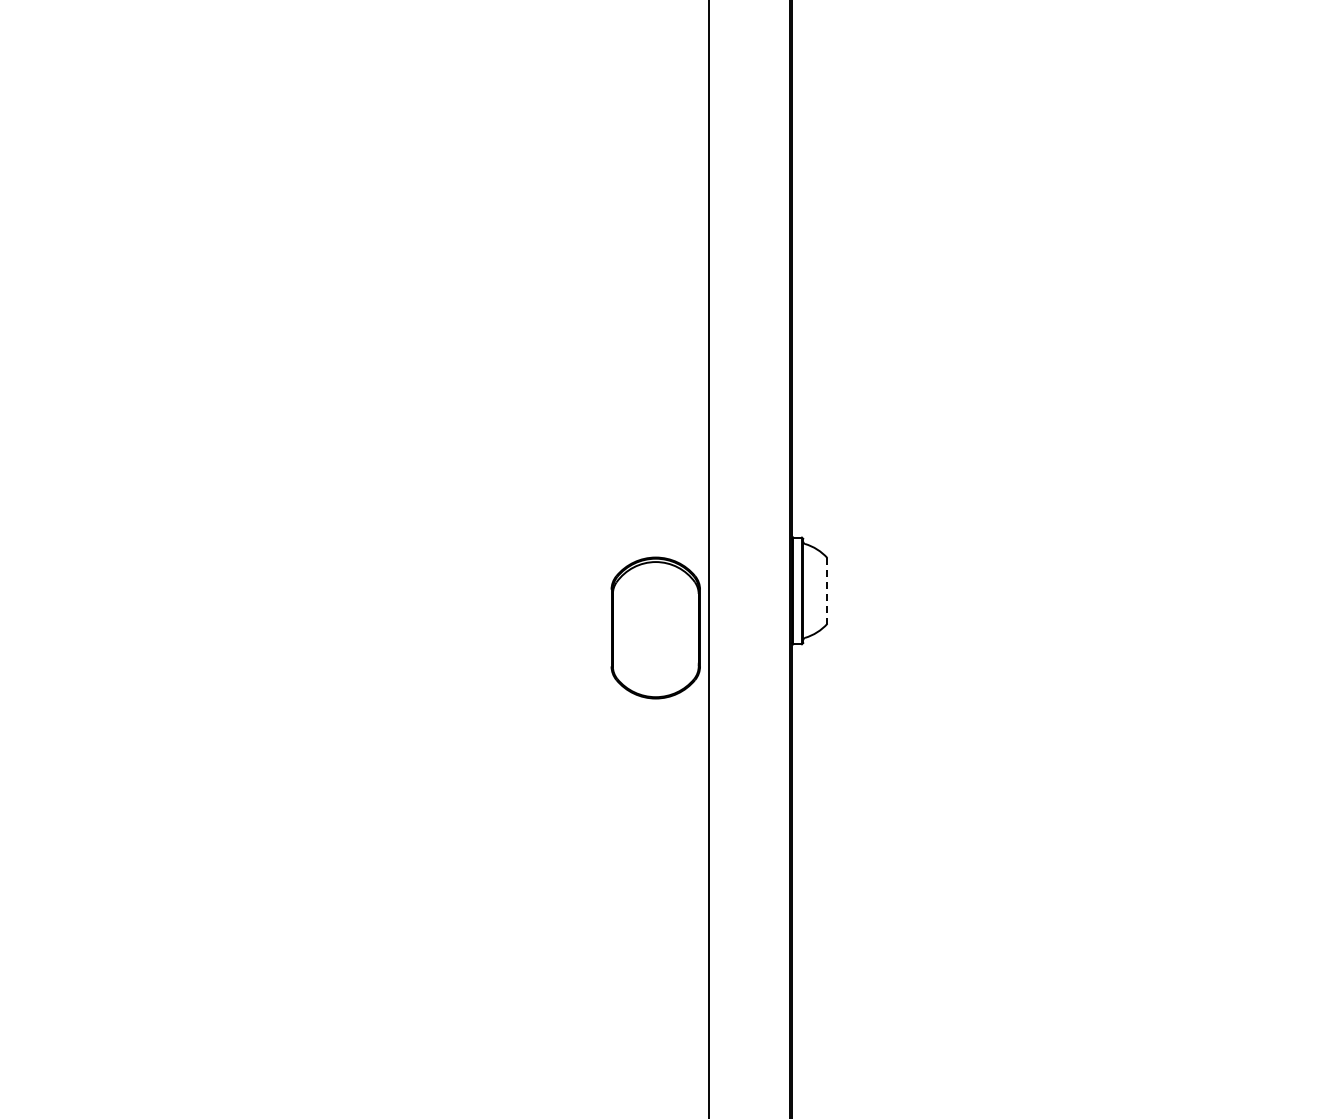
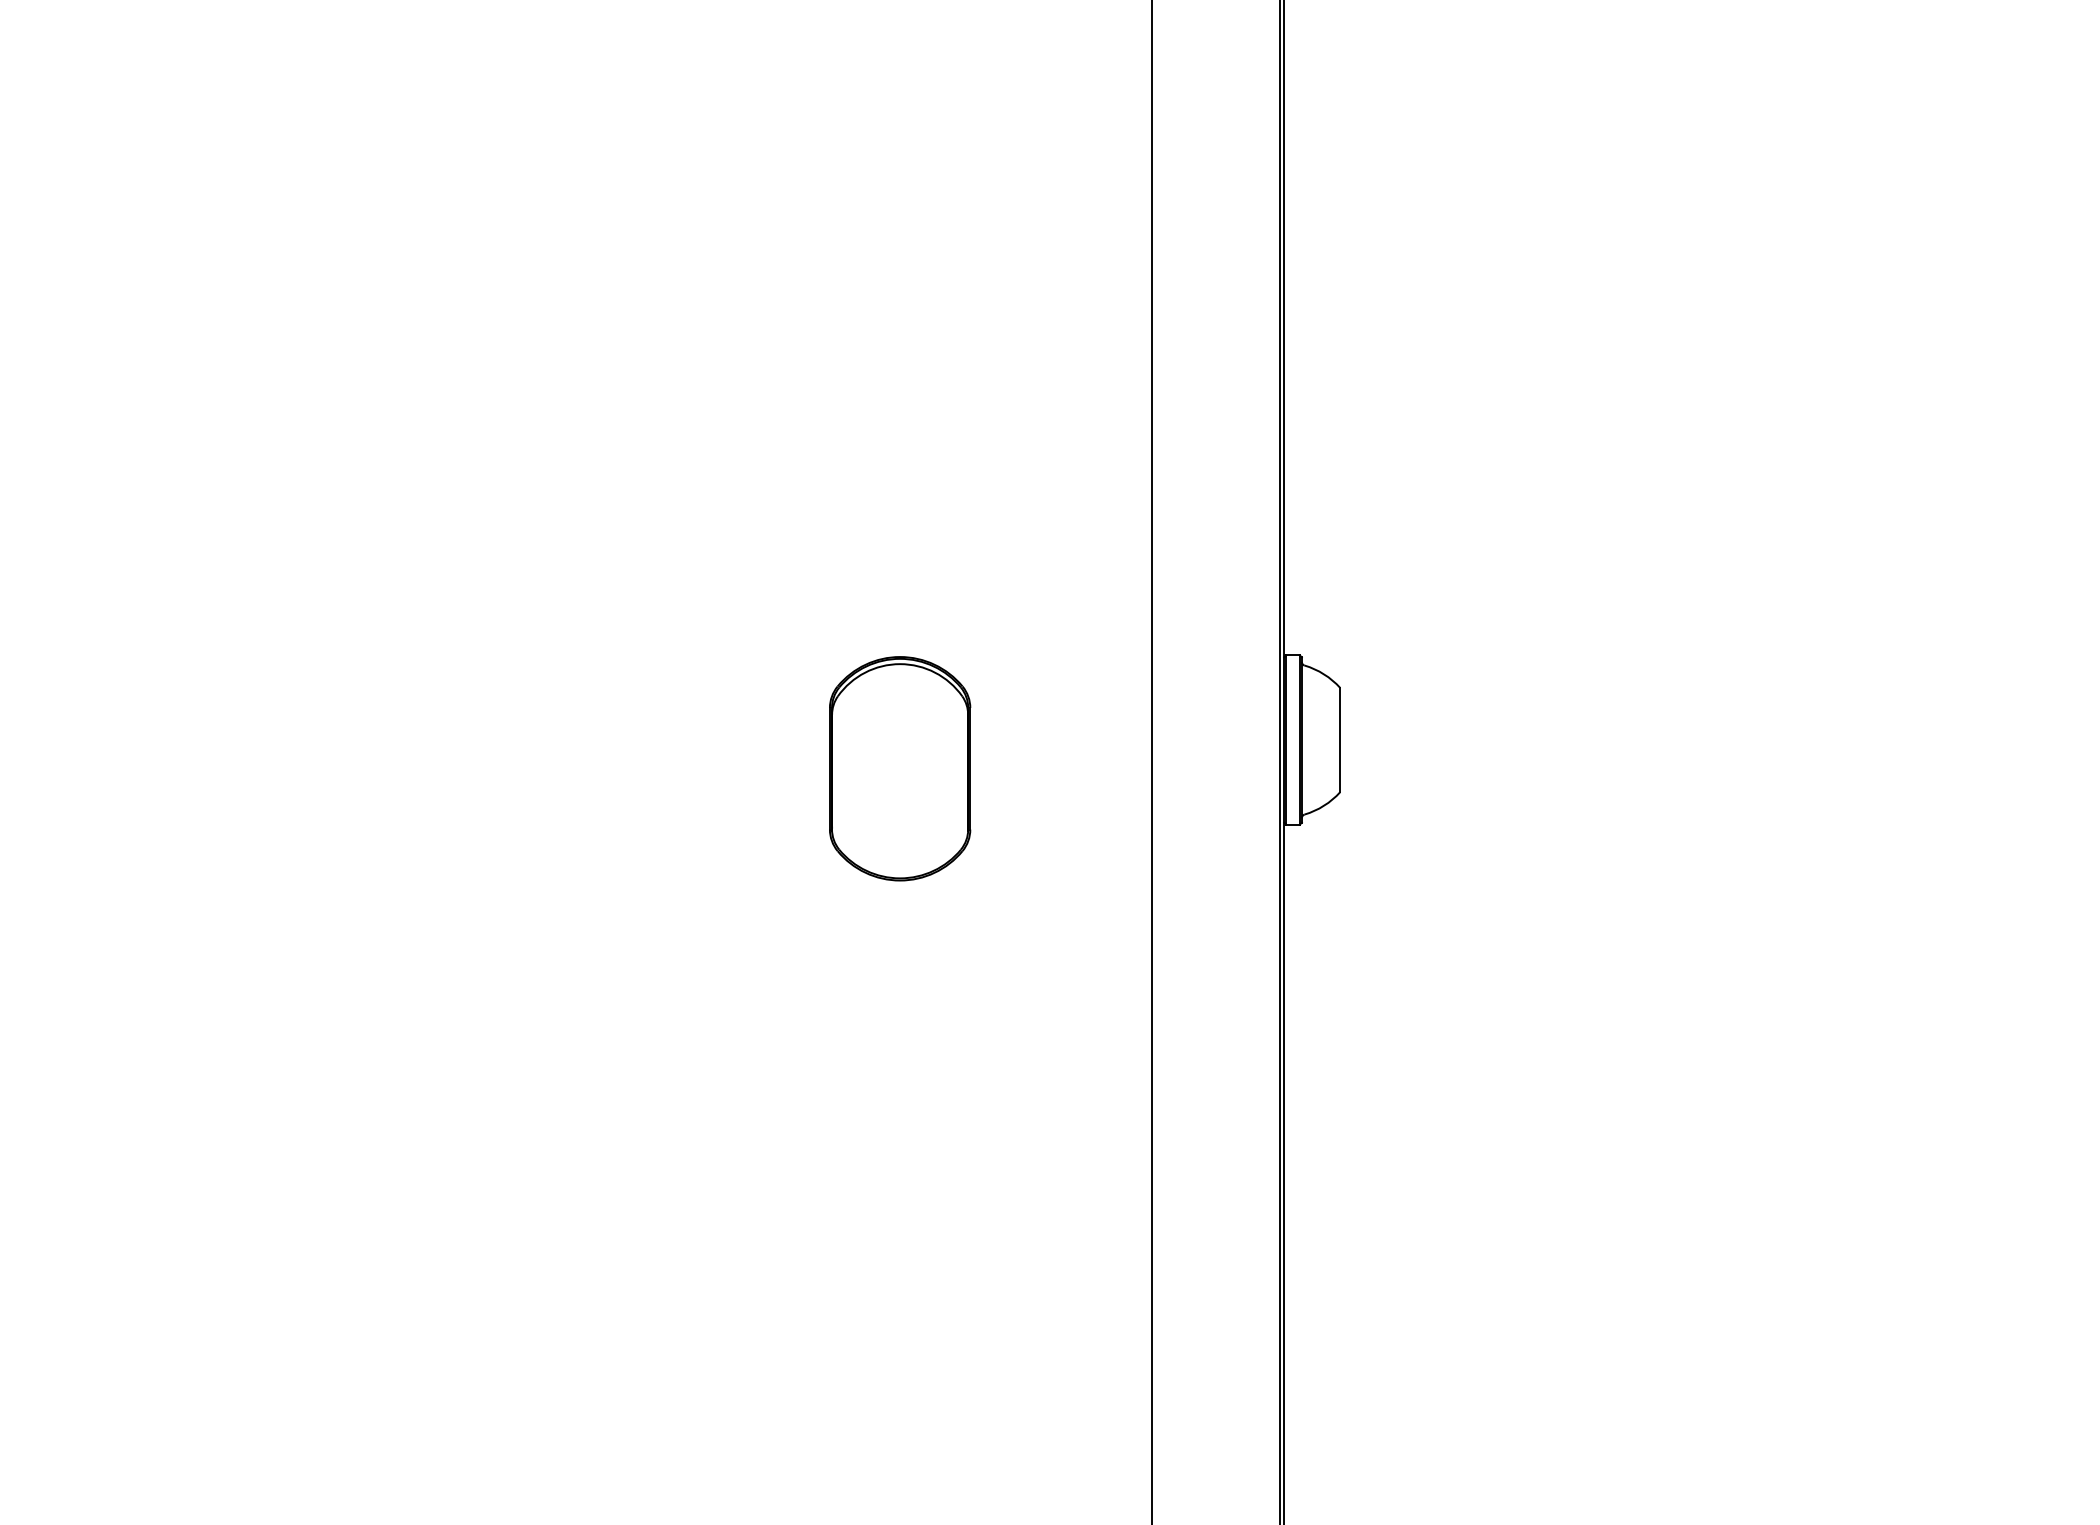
line: (827, 590) -> (1340, 739), dashed -> solid
part: (655, 627) -> (899, 767), moved

